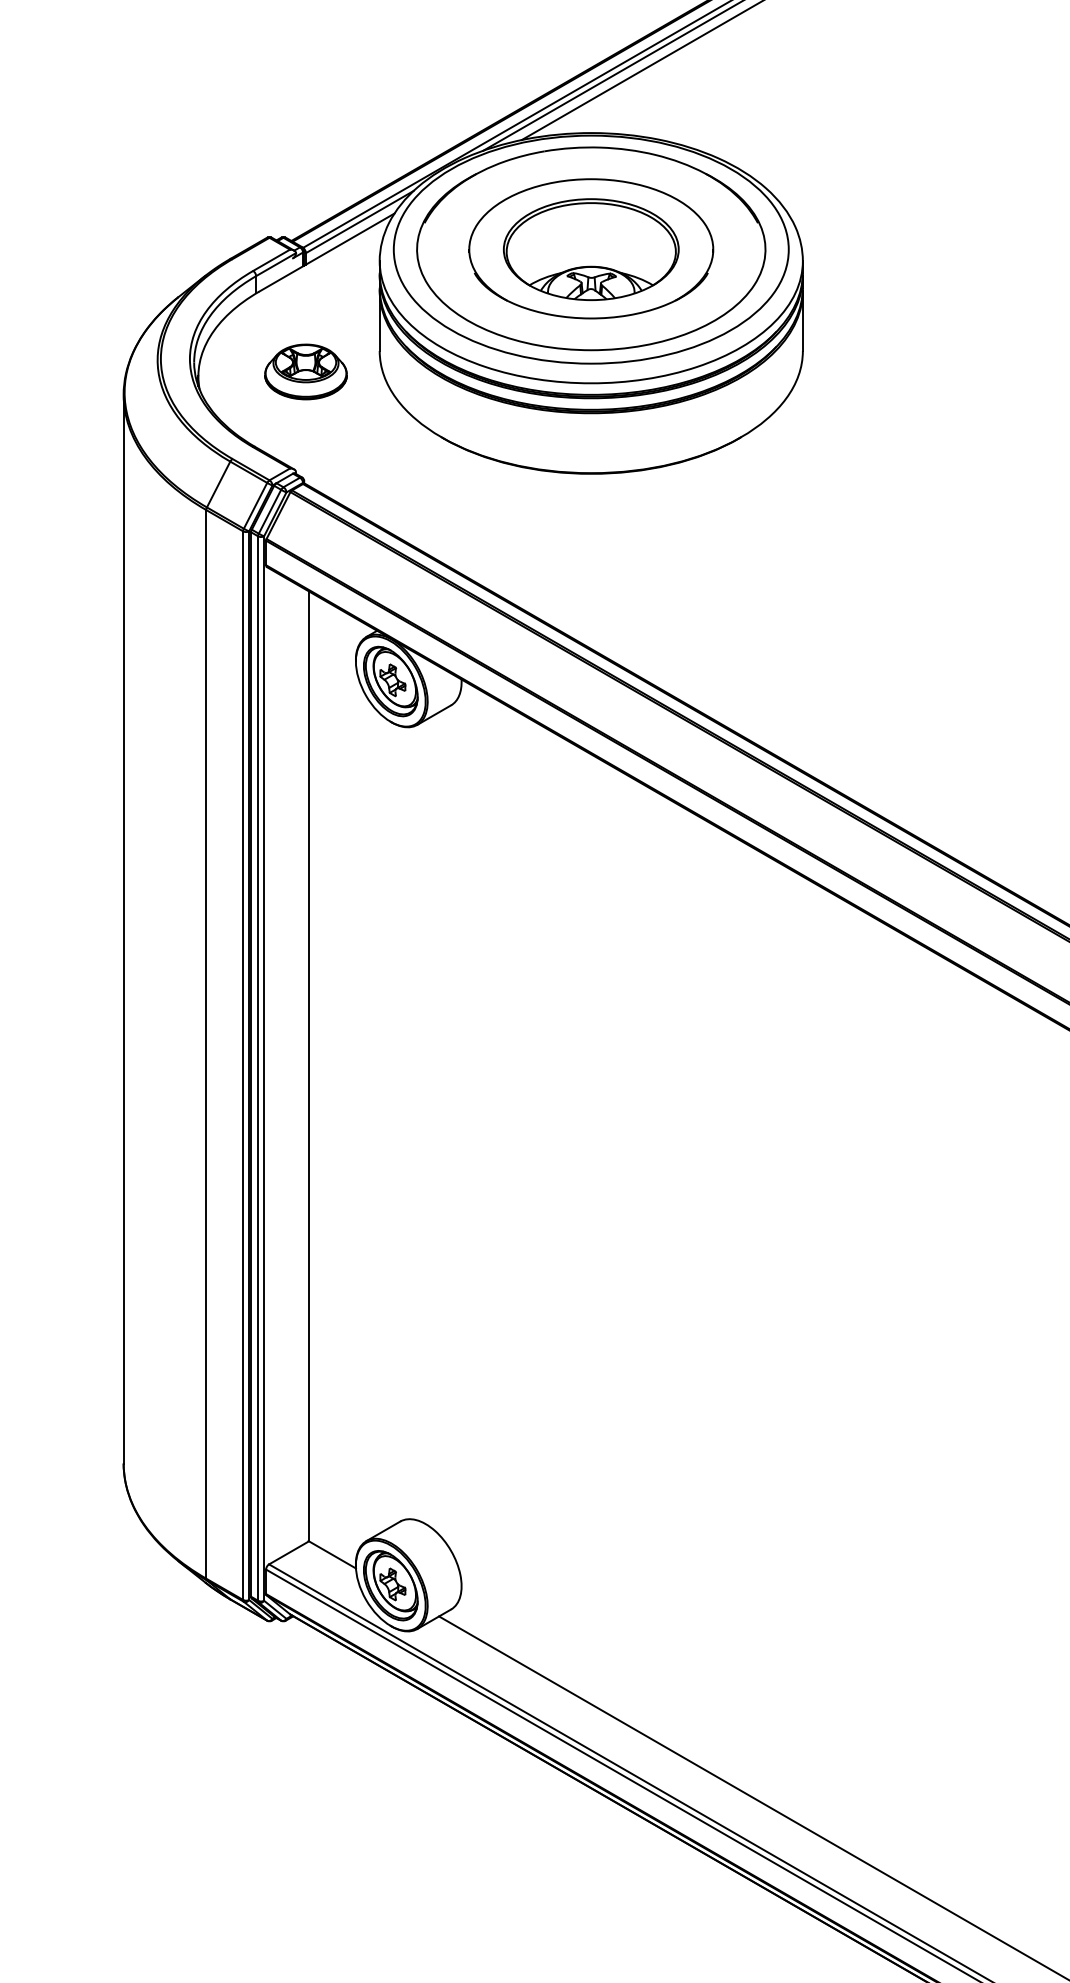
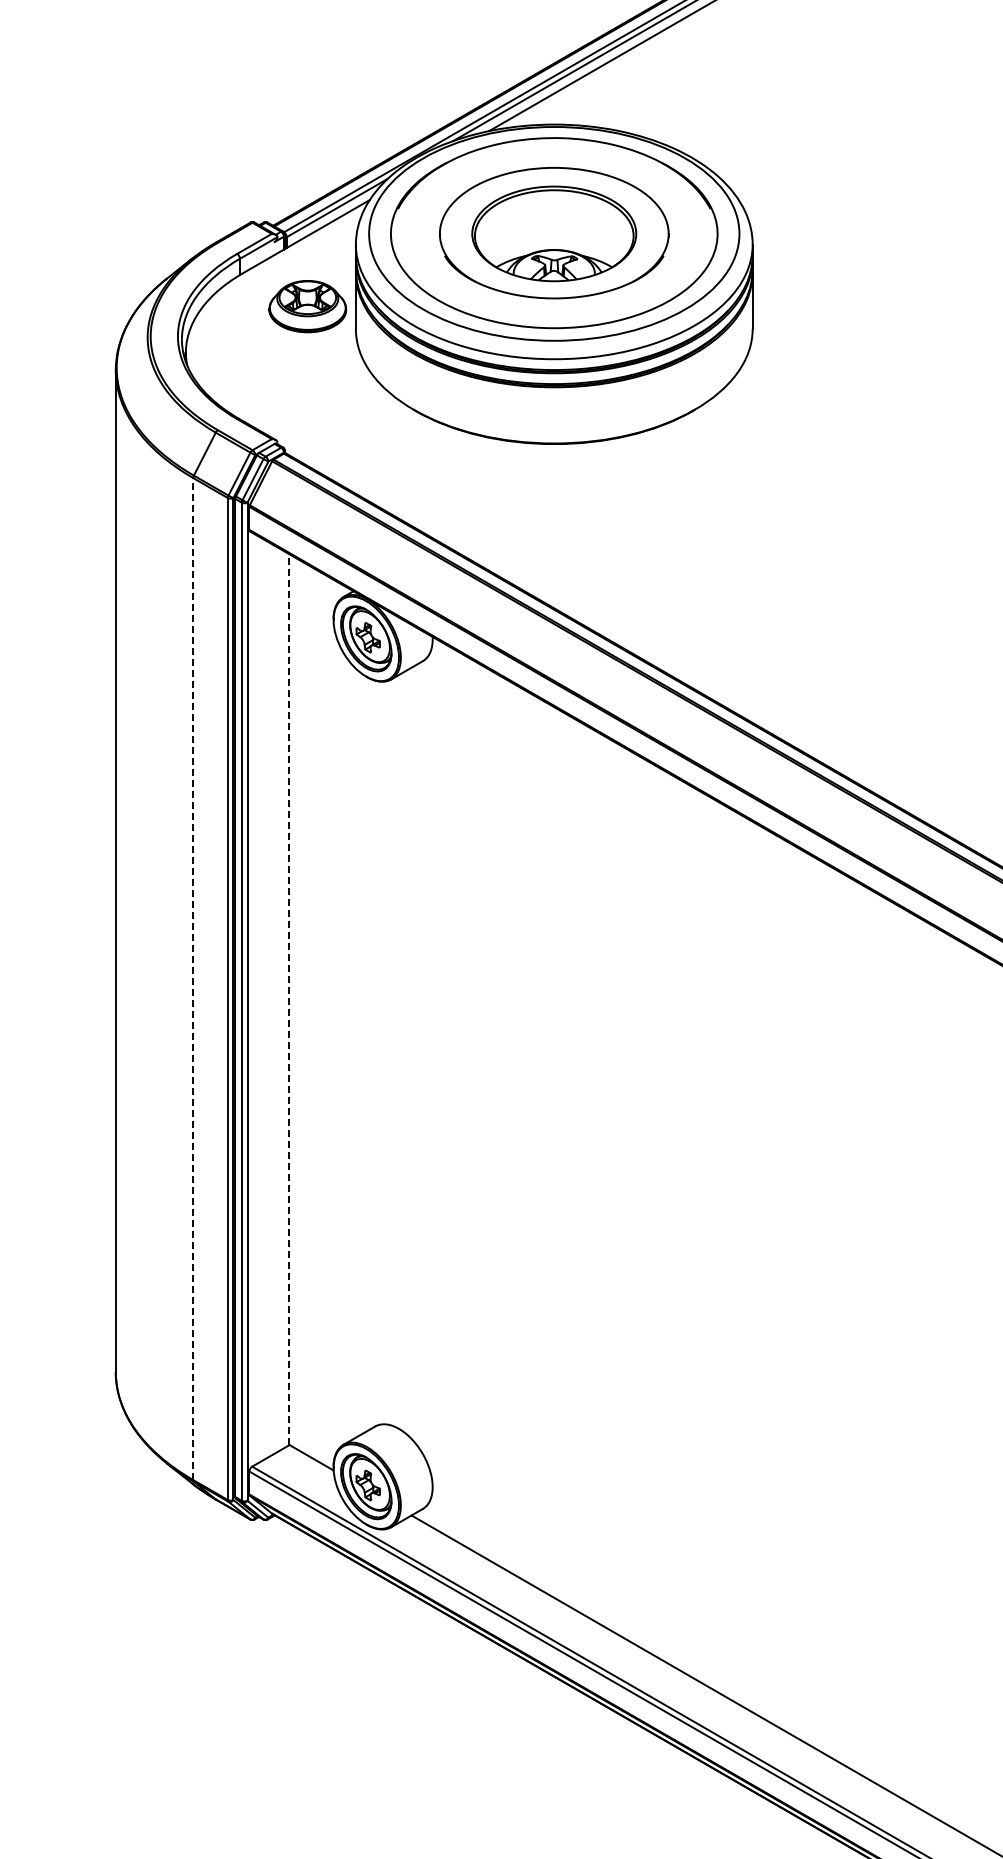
part: (305, 371) -> (307, 306), moved
line: (206, 1044) -> (193, 979), solid -> dashed
line: (308, 1065) -> (289, 998), solid -> dashed

